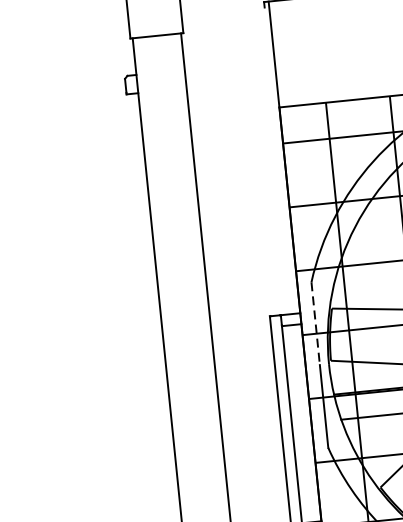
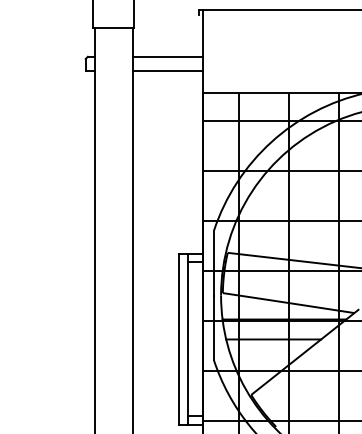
line: (229, 65) -> (167, 56), added
line: (231, 84) -> (167, 71), added
line: (315, 324) -> (213, 263), dashed -> solid

